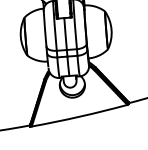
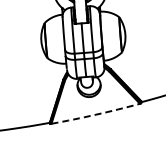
arc: (79, 116) -> (95, 114), solid -> dashed

